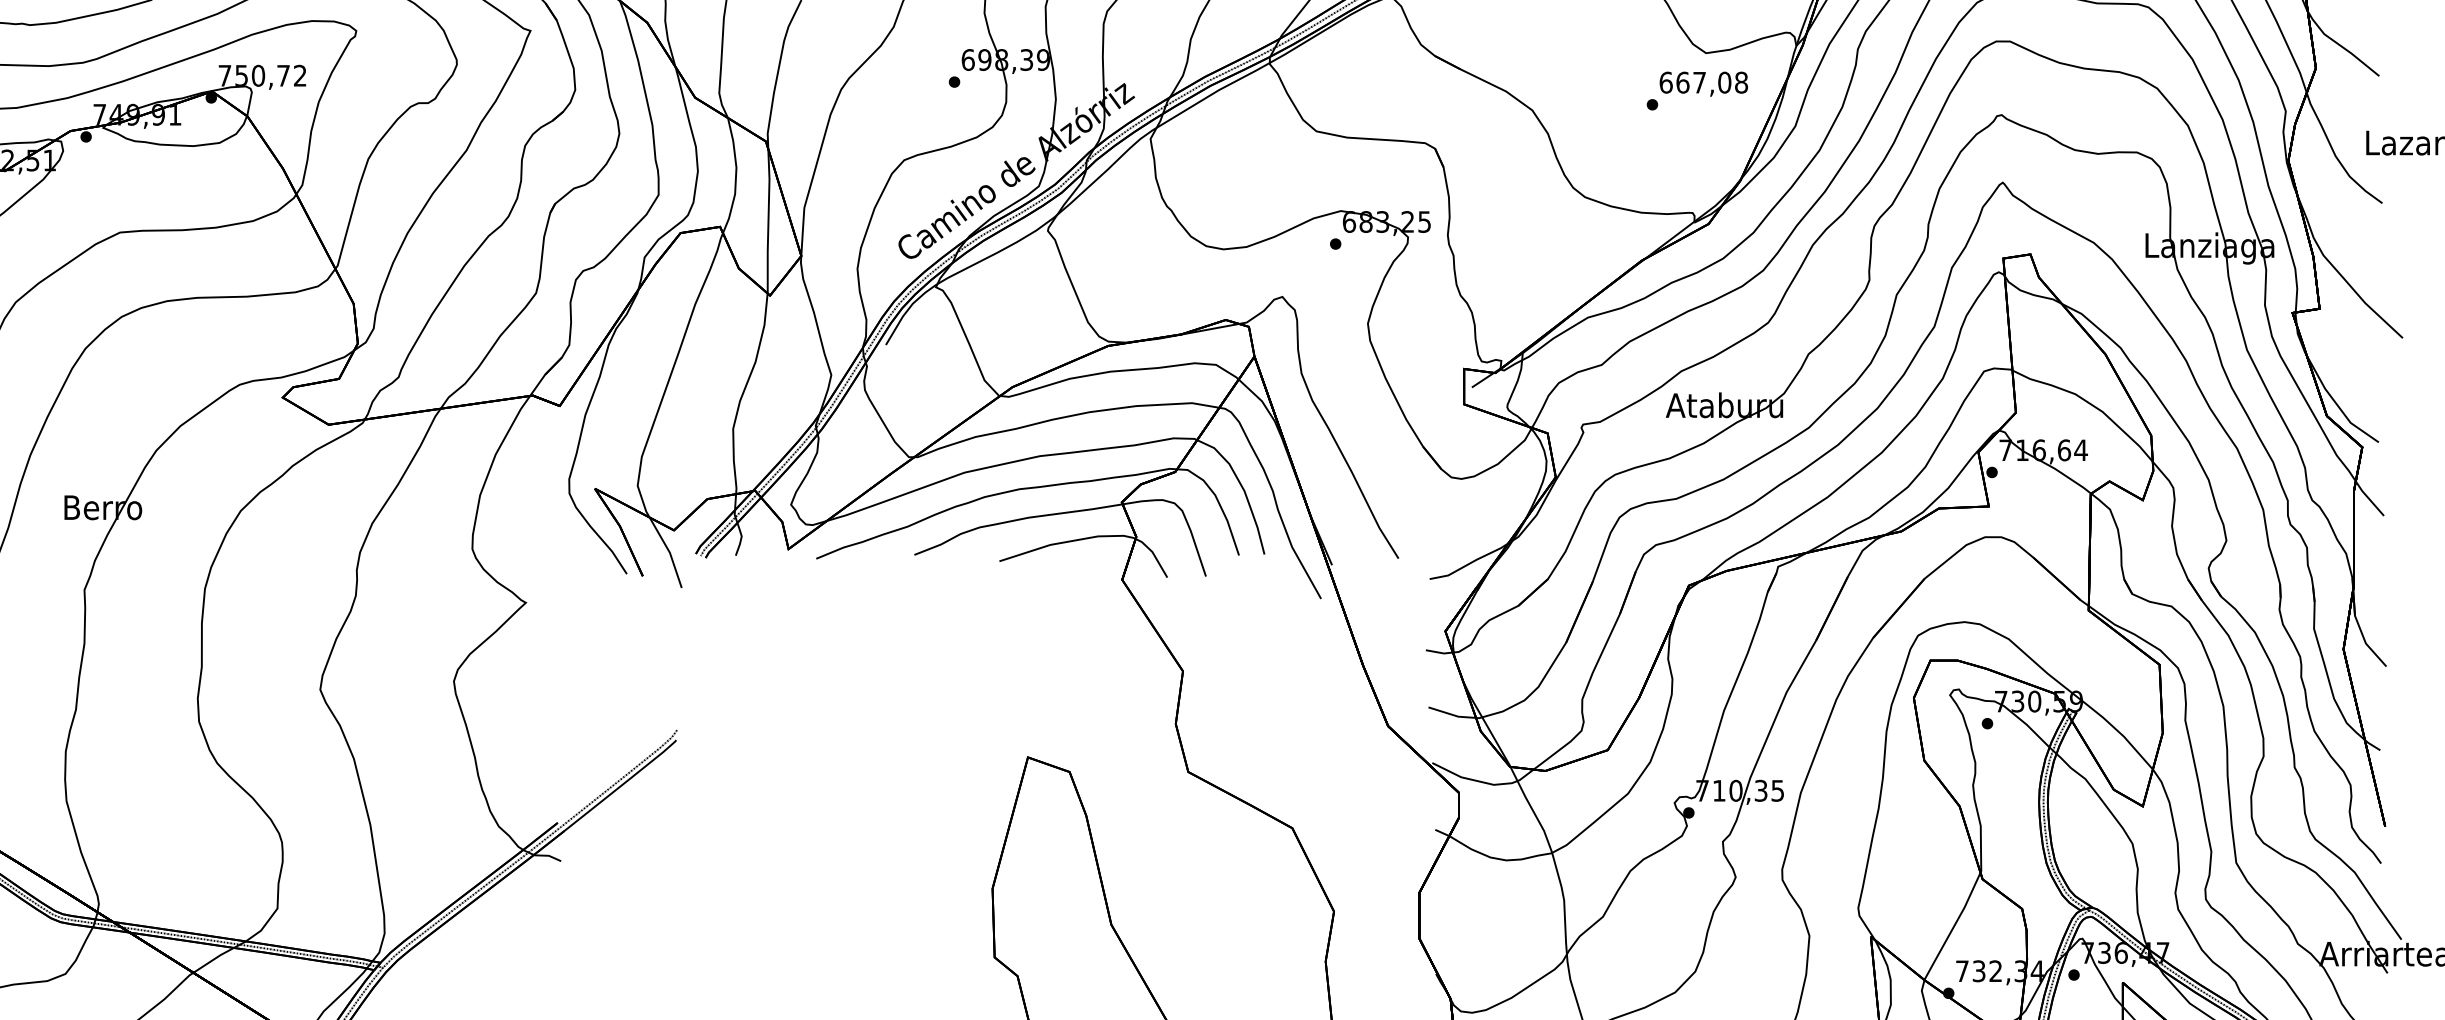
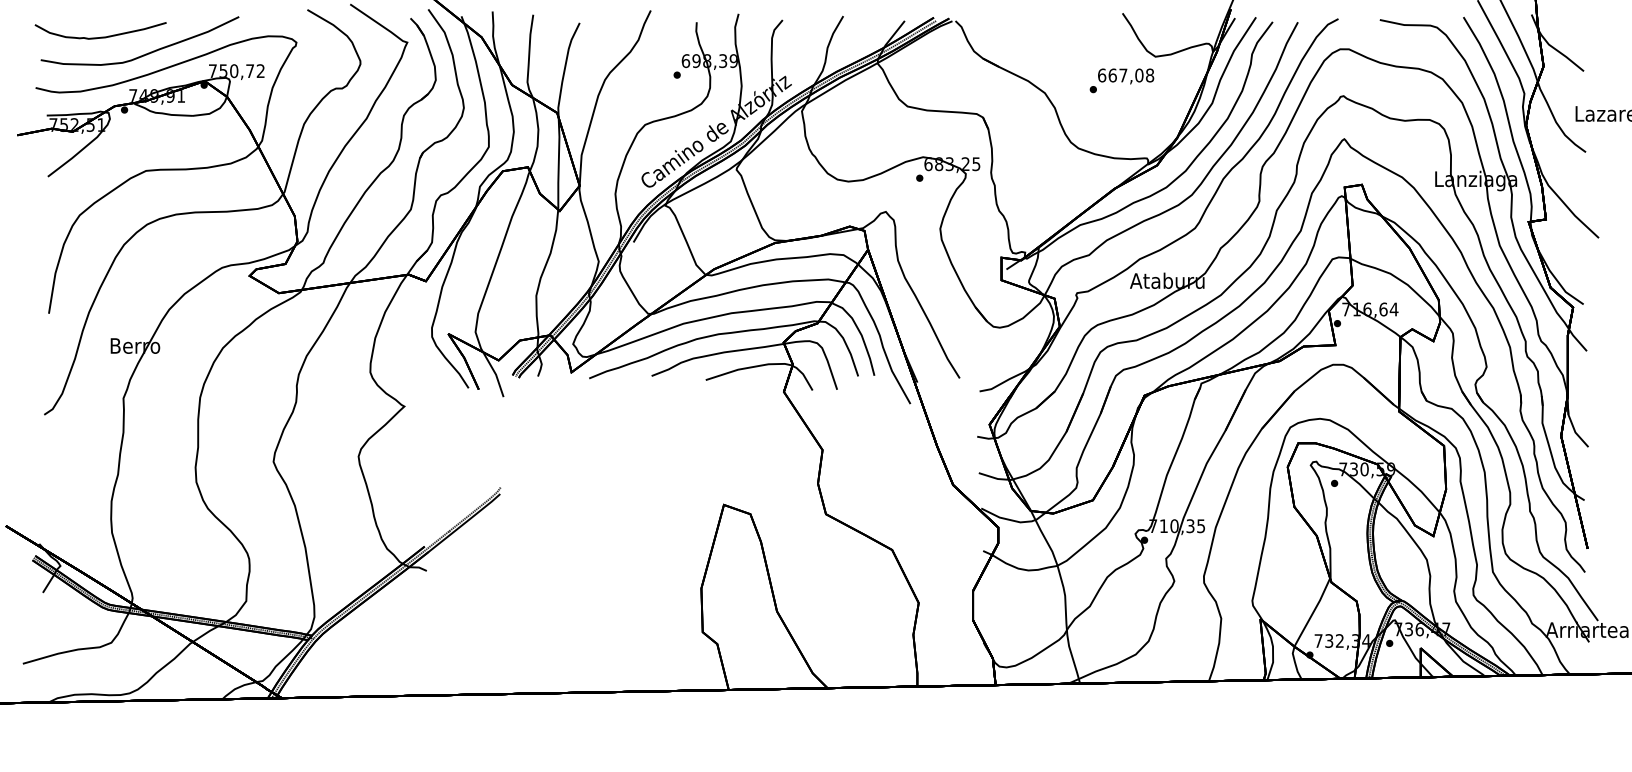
text: (1696, 90) -> (1121, 80), moved

